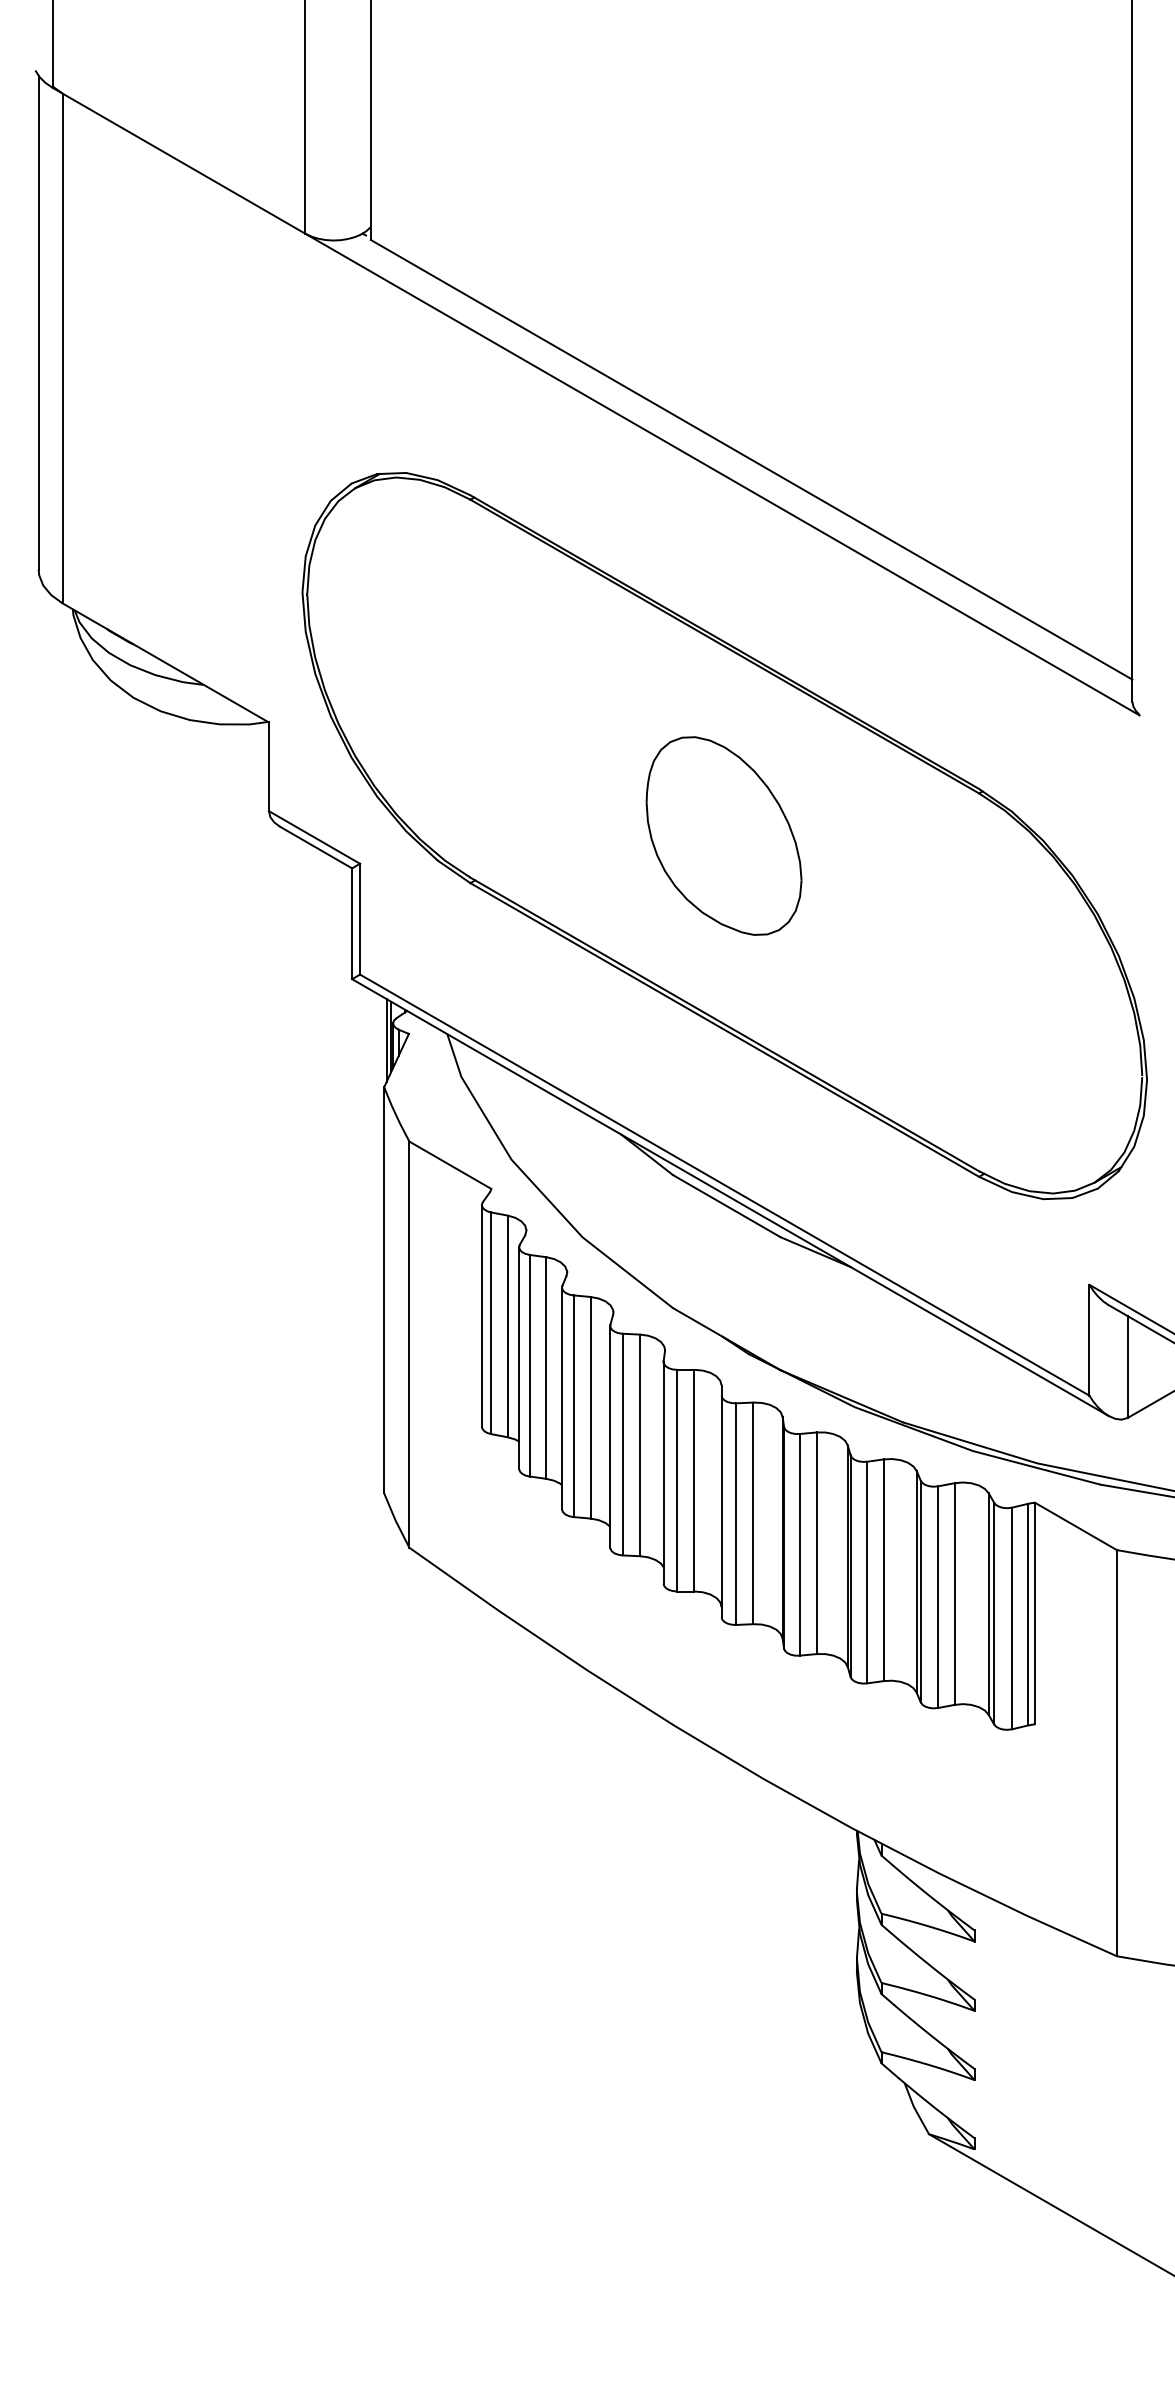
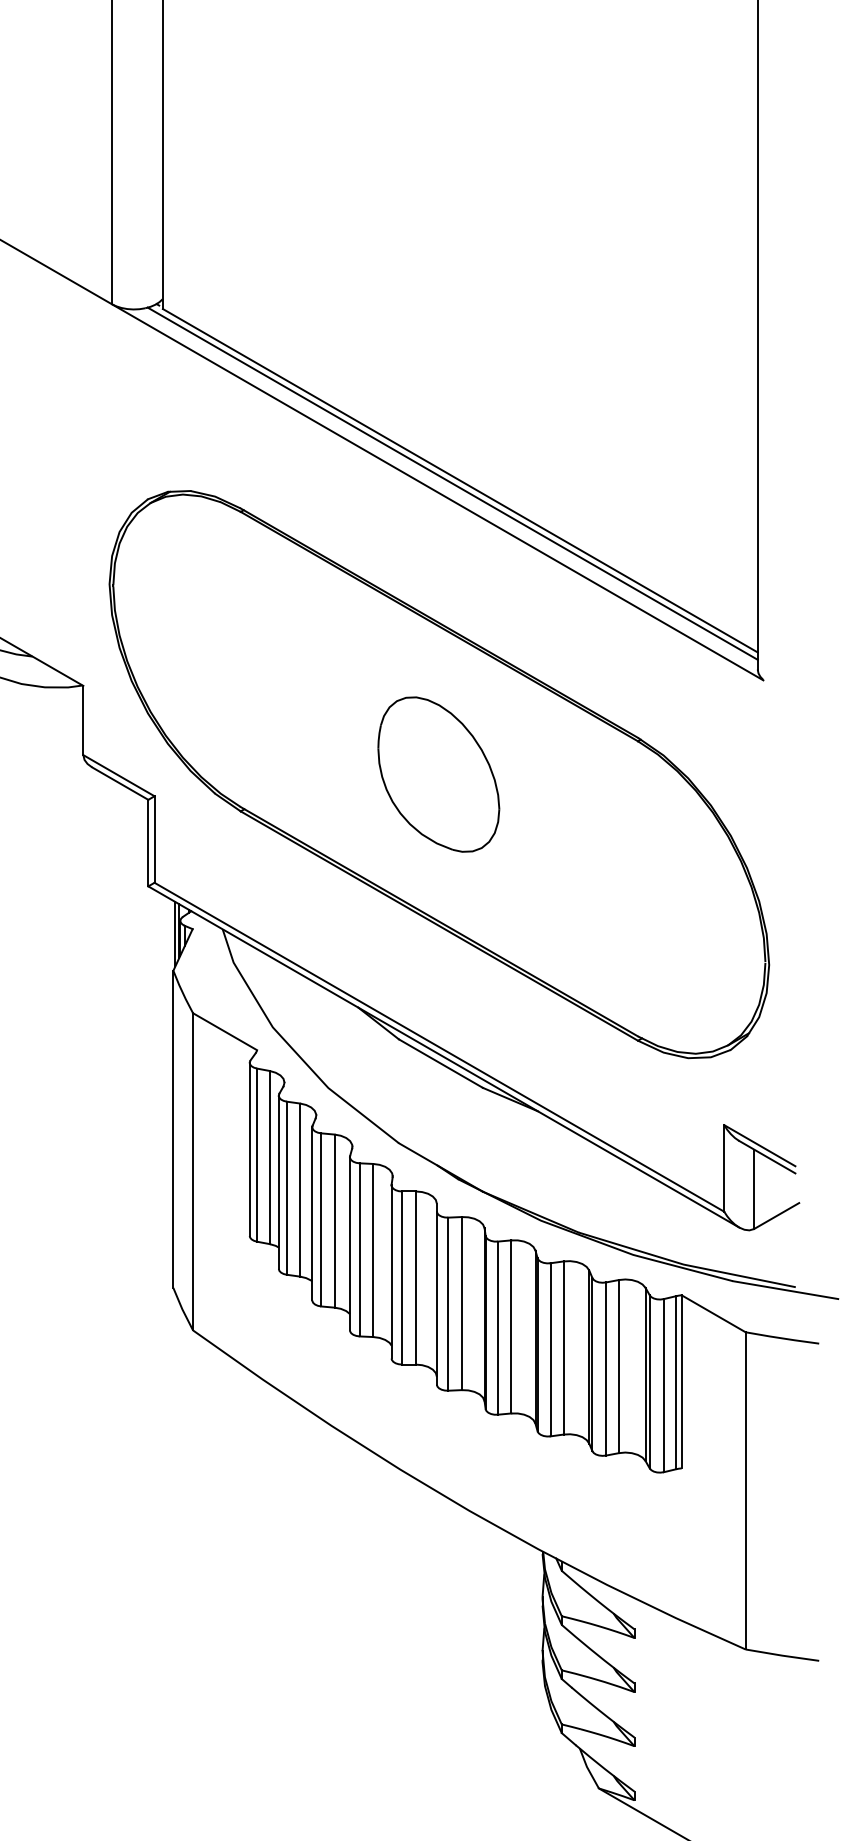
line: (741, 463) -> (452, 483), added

